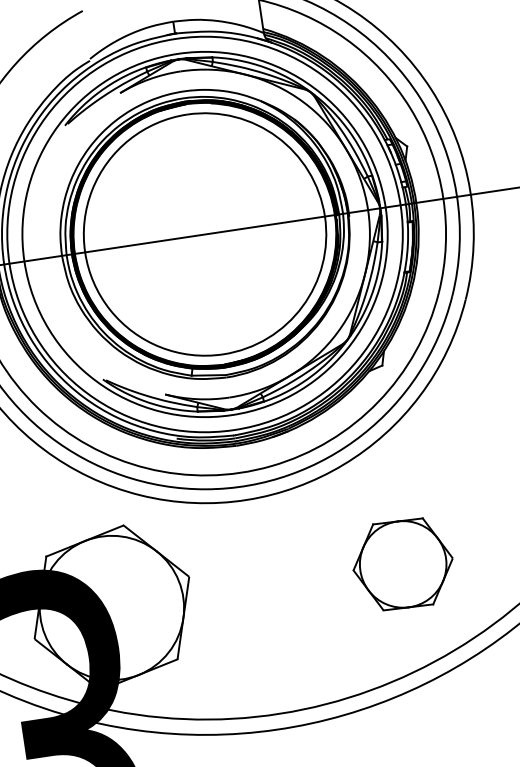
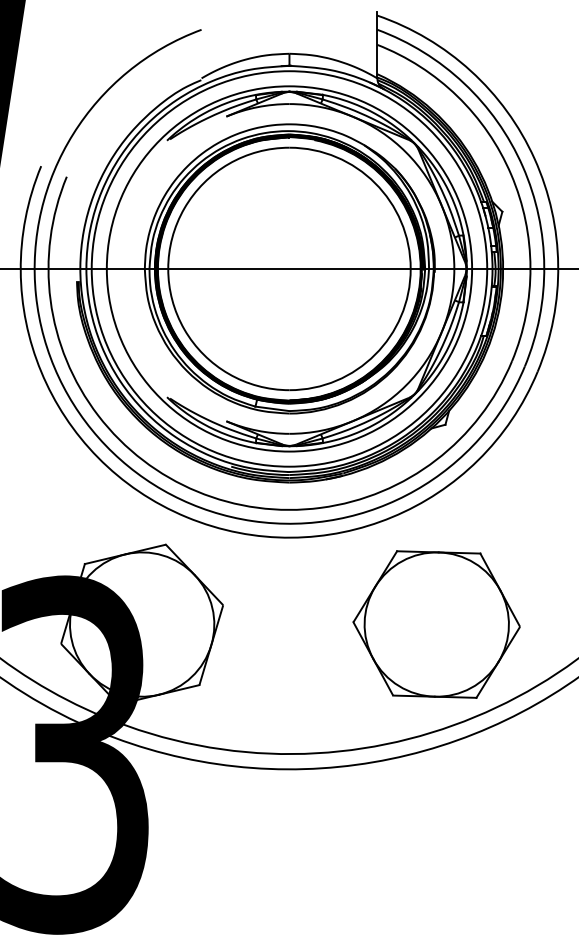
part: (403, 564) -> (436, 624), size x1.67

